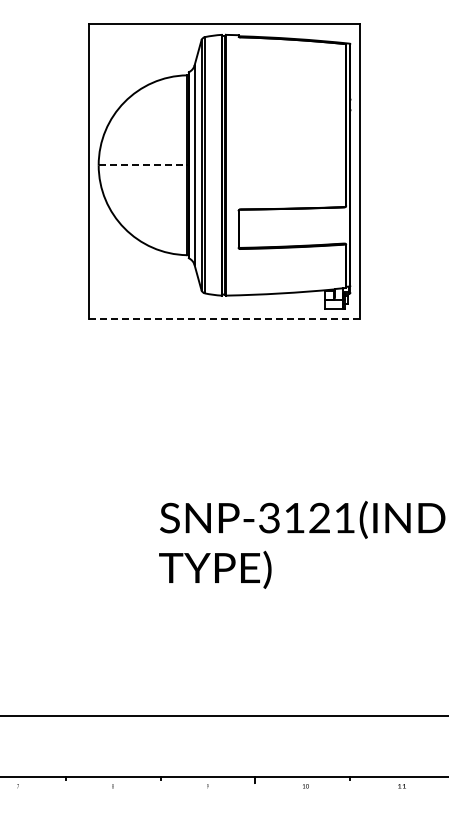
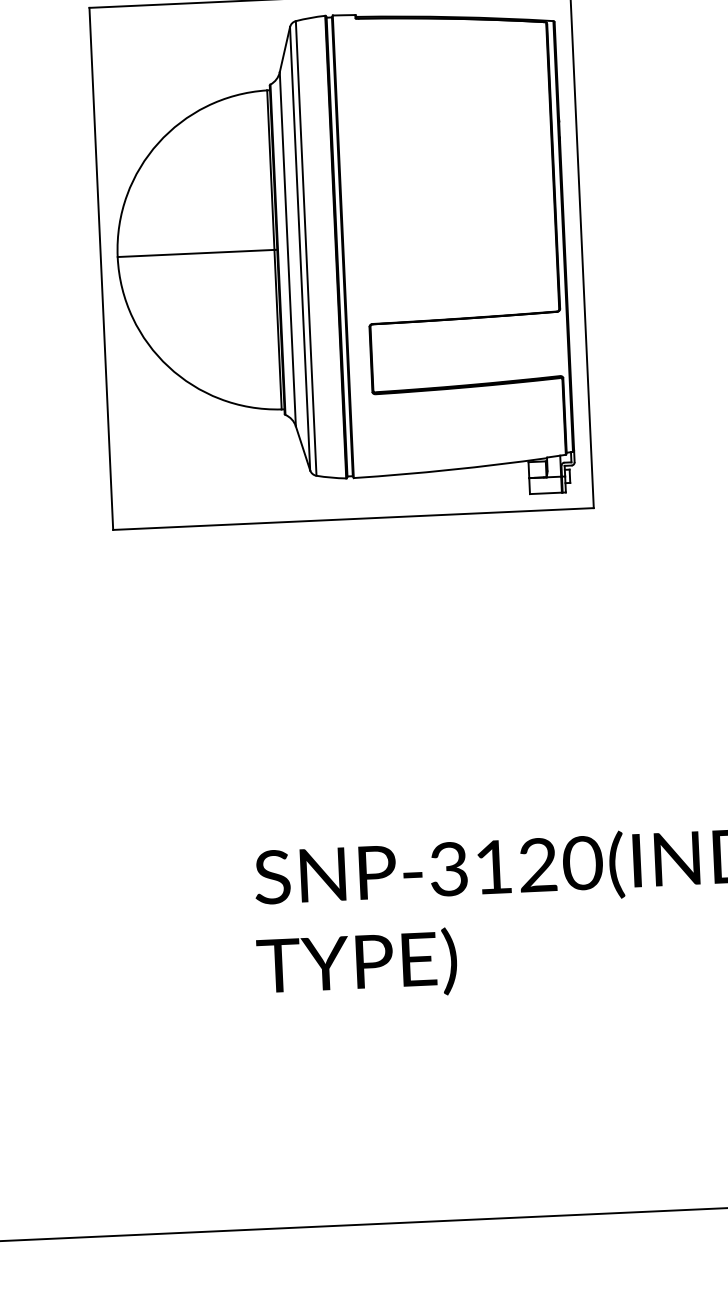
line: (143, 165) -> (197, 253), dashed -> solid
line: (225, 318) -> (355, 518), dashed -> solid
text: (344, 517) -> (582, 862), SNP-3121 -> SNP-3120

